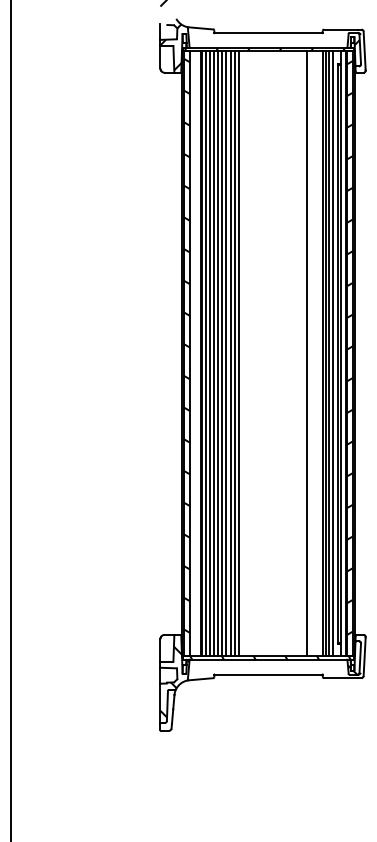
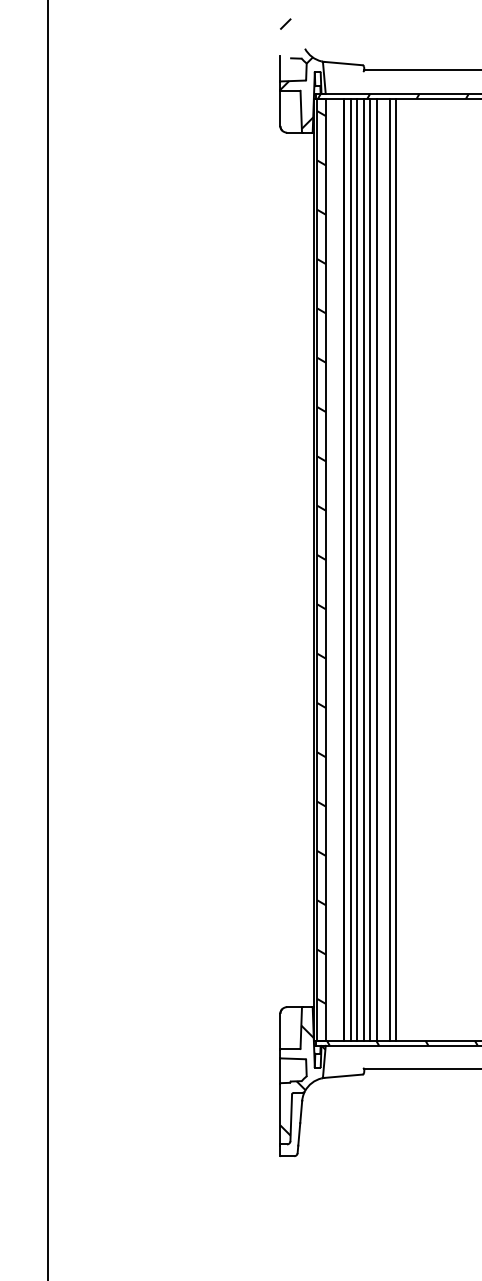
line: (226, 353) -> (383, 569), removed
line: (238, 353) -> (401, 569), removed

